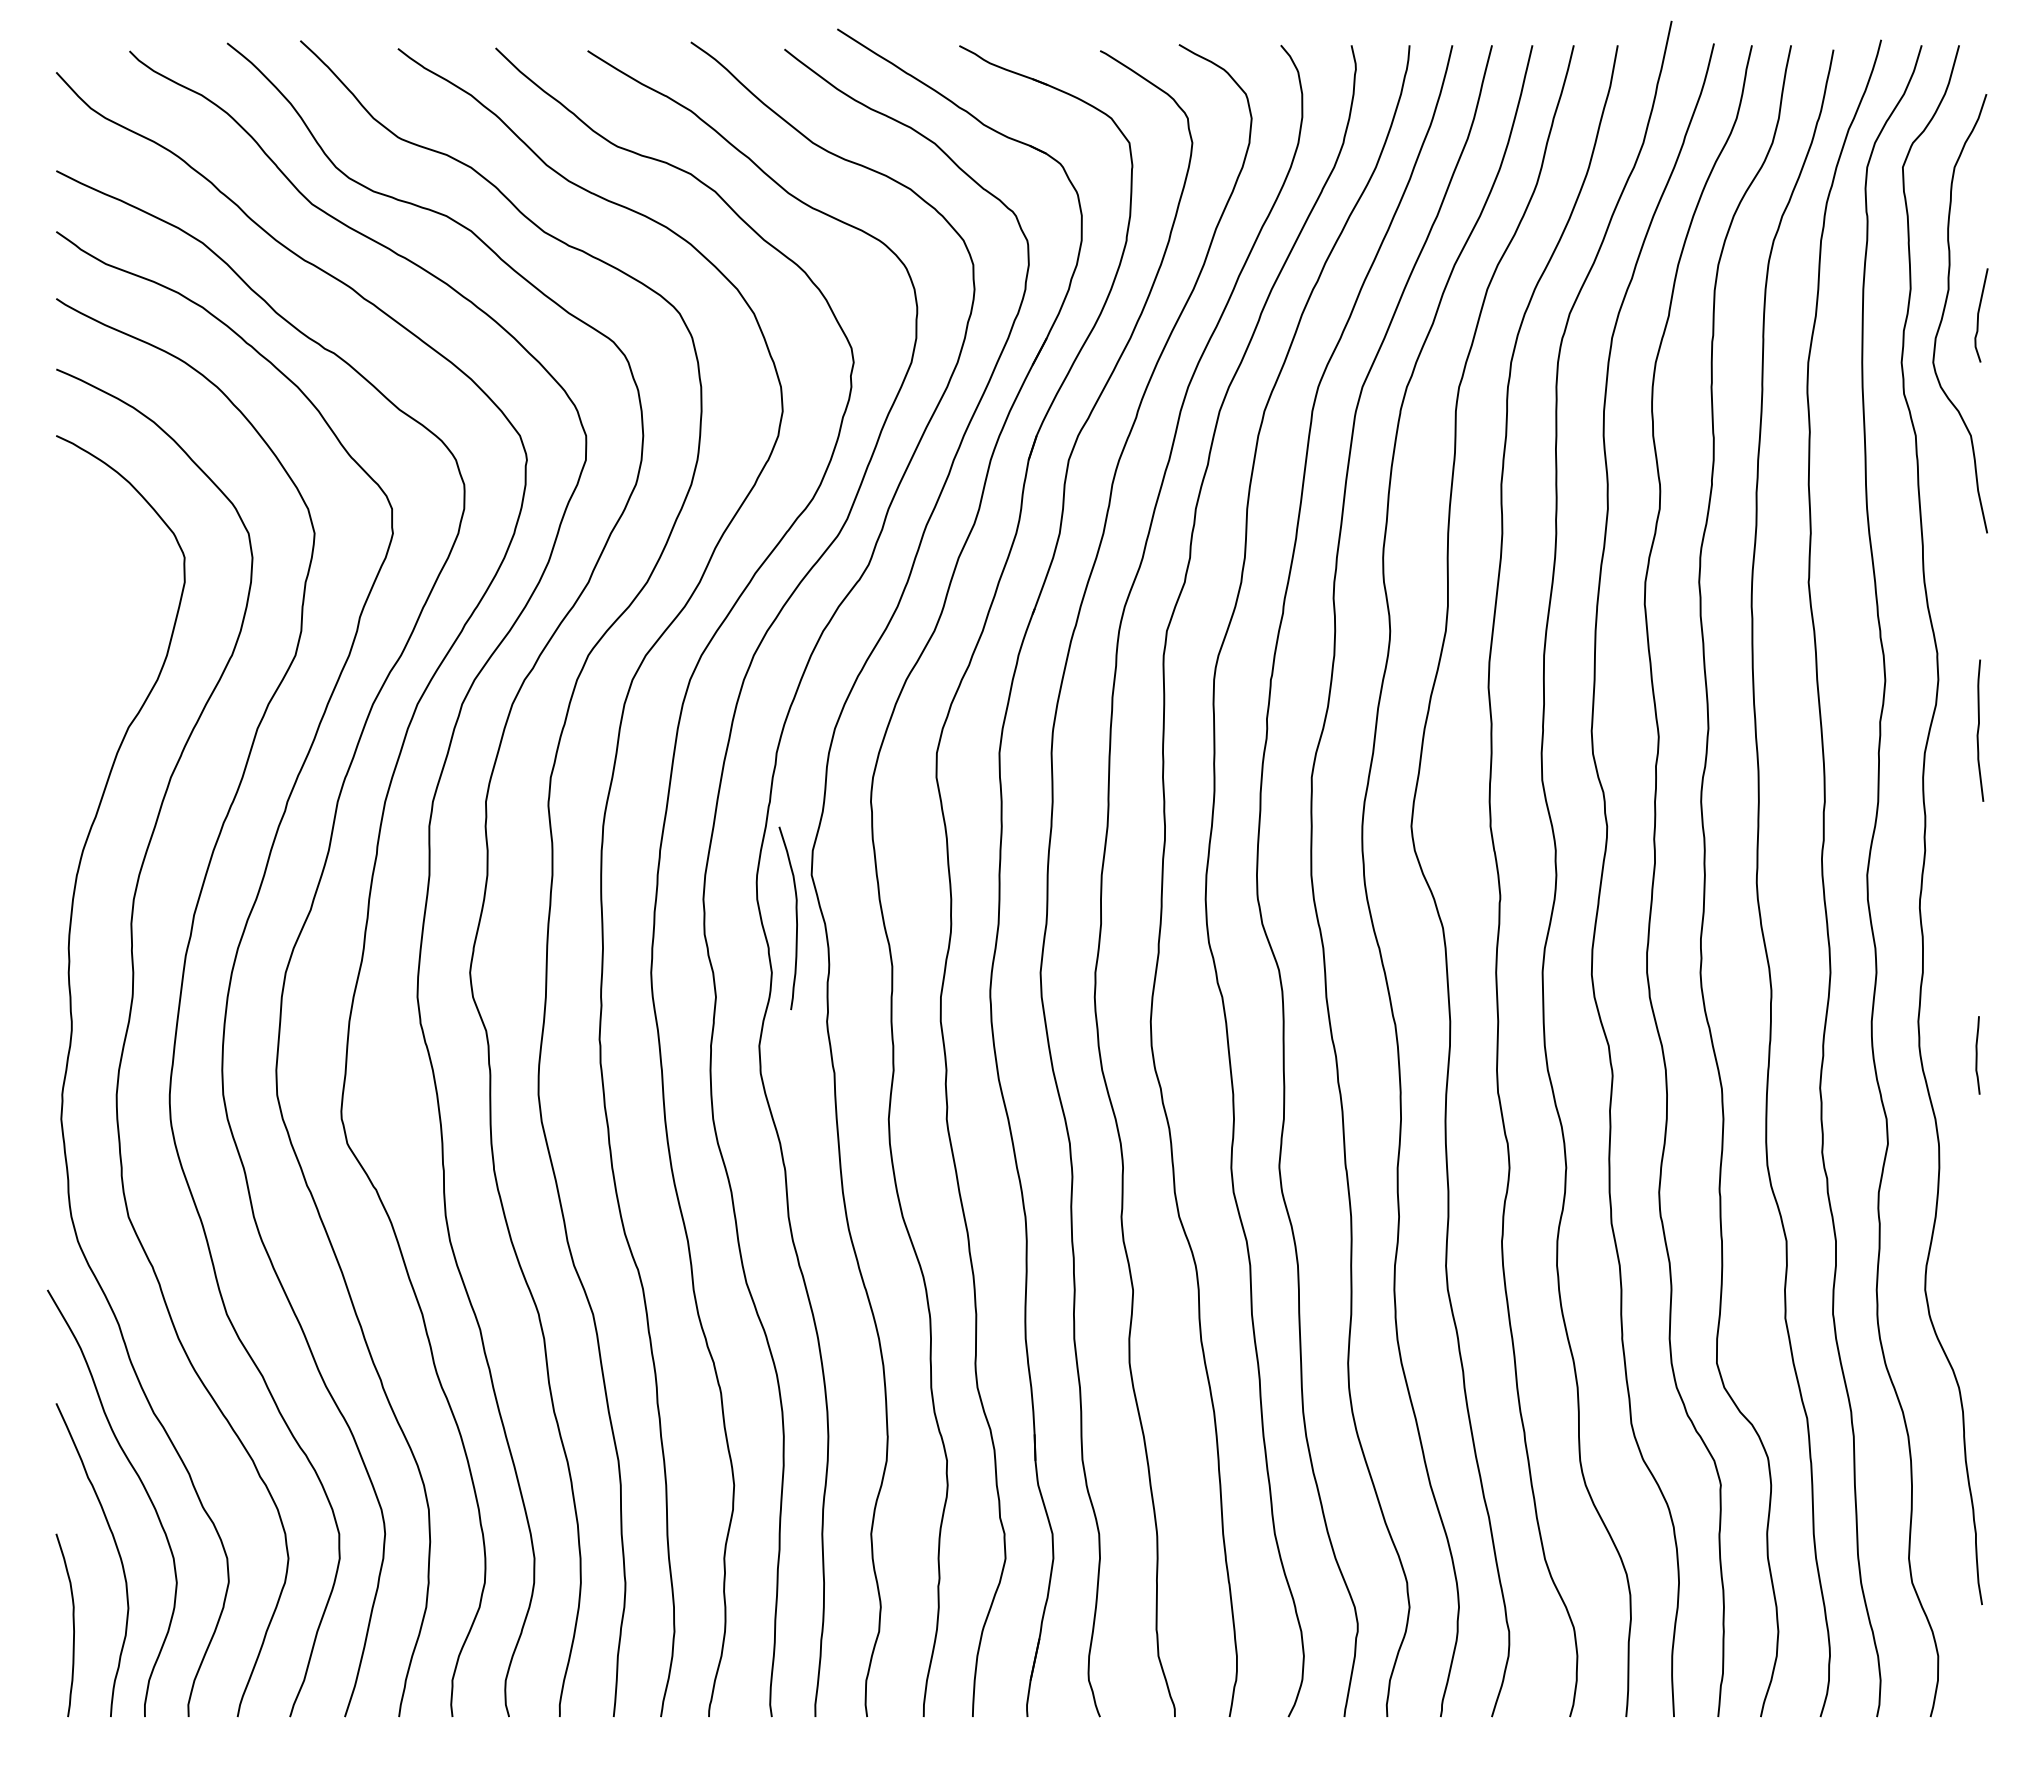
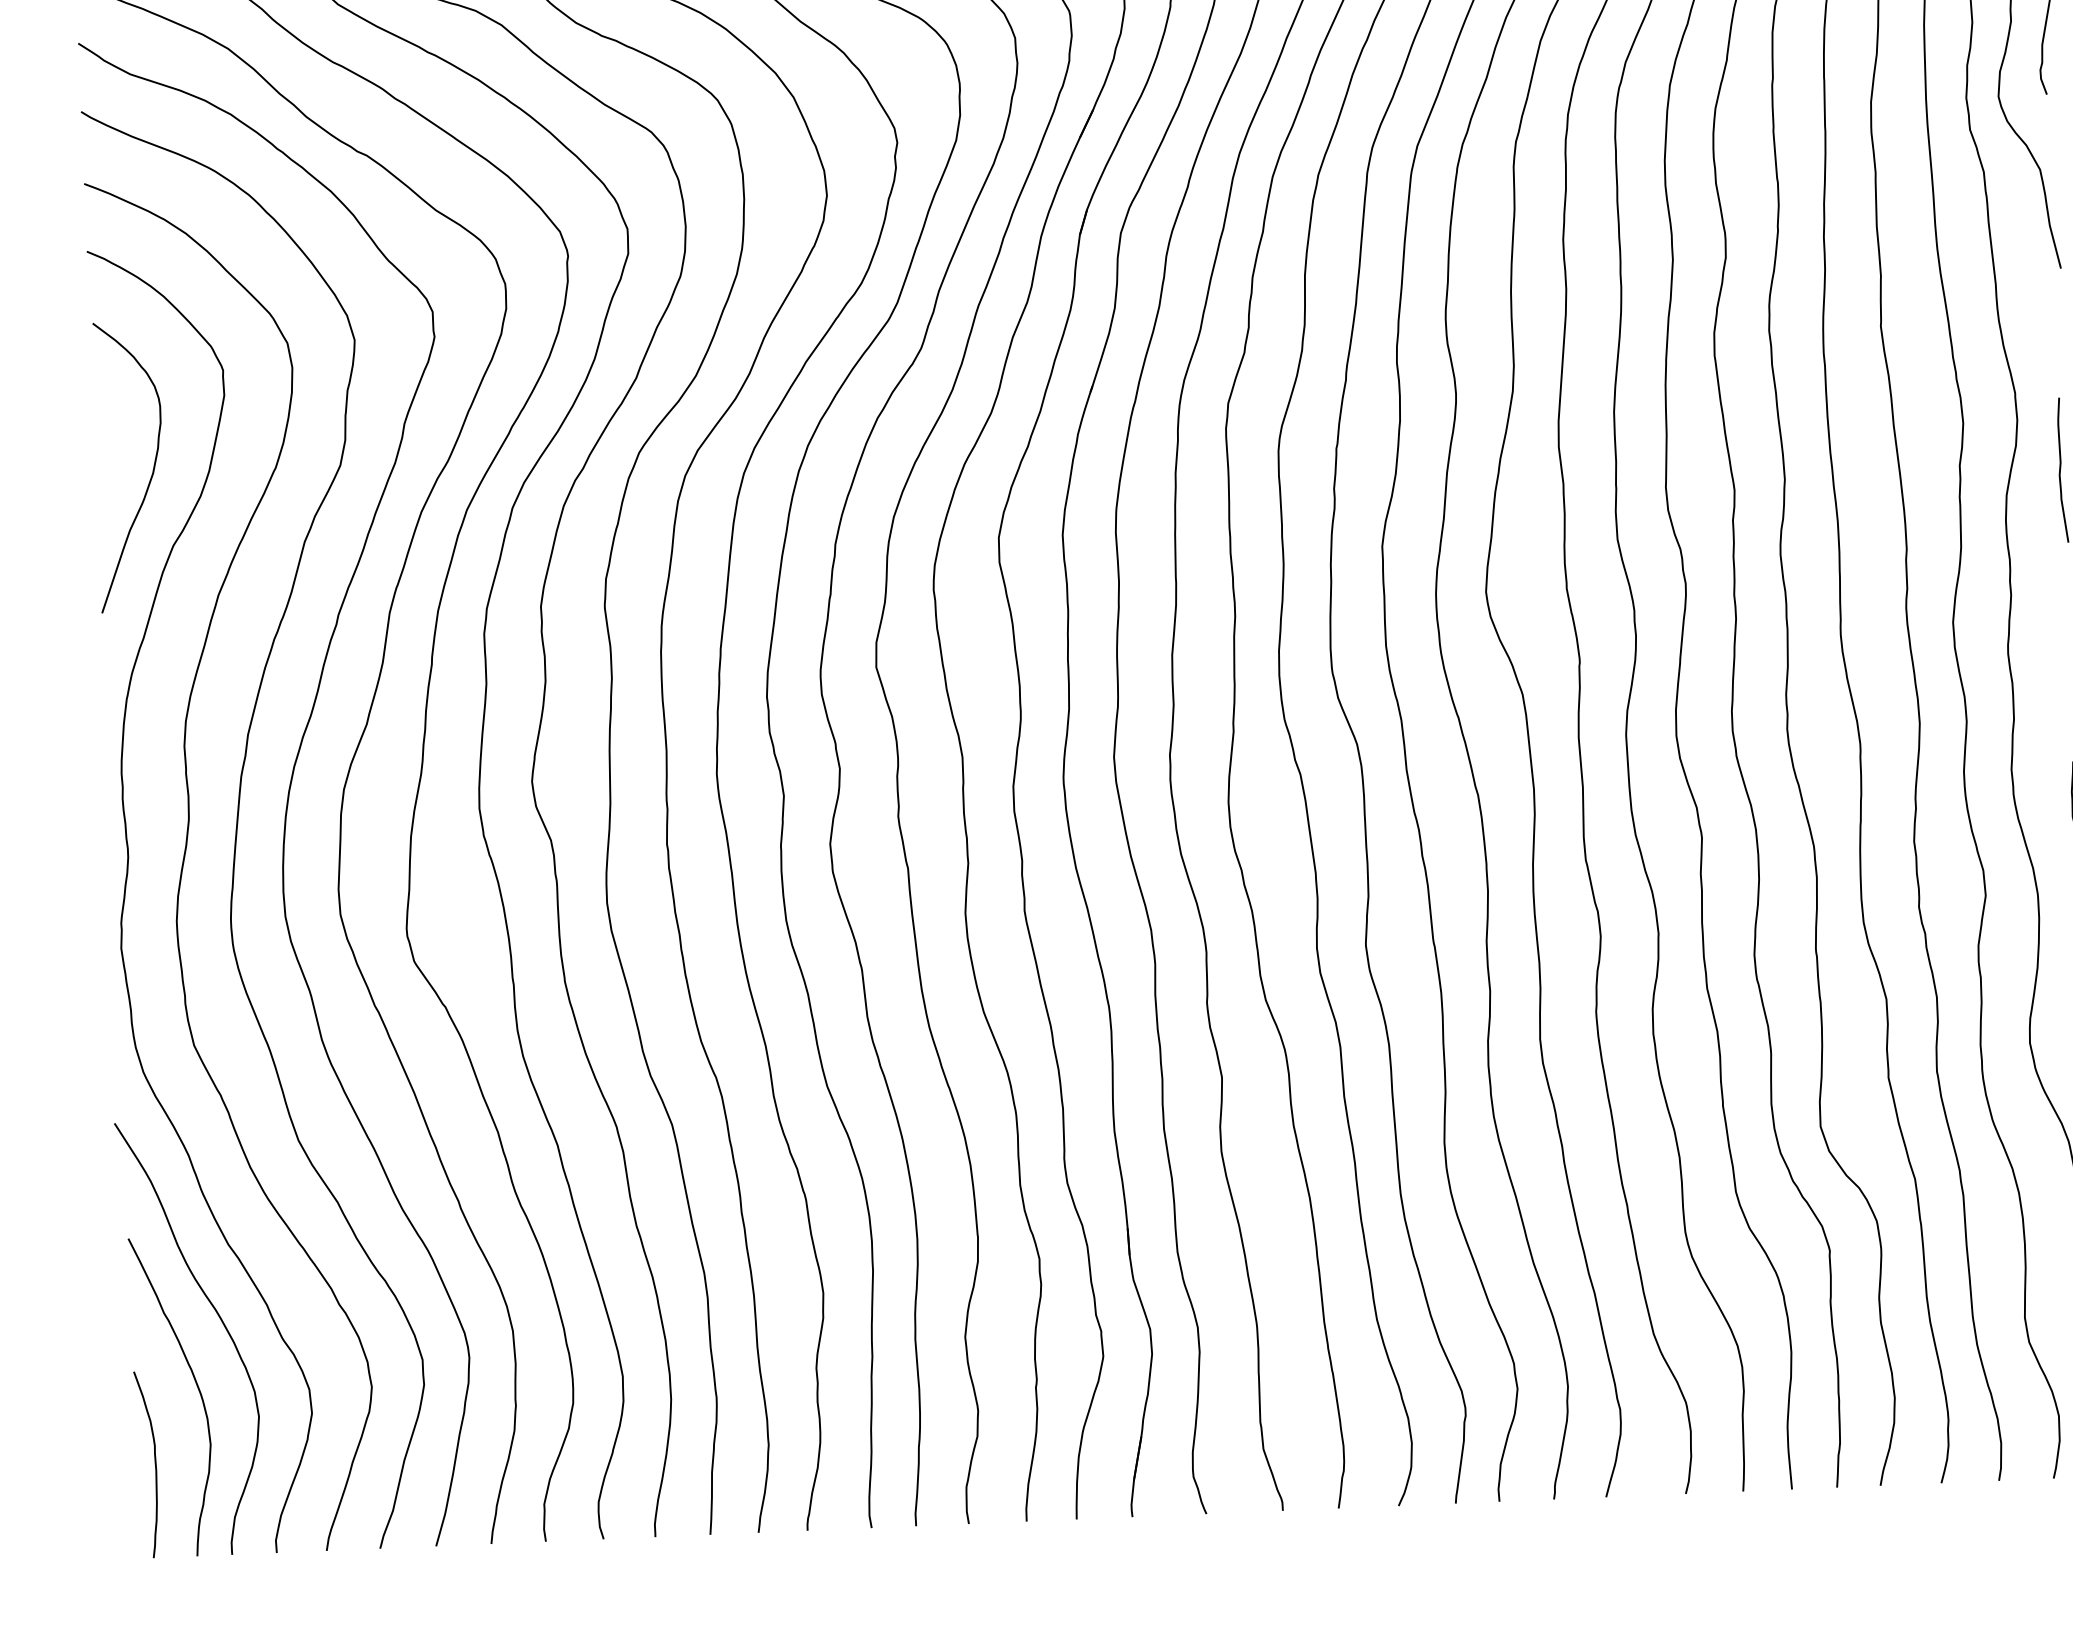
curve: (111, 652) -> (152, 470), added
curve: (795, 915) -> (861, 709), removed

